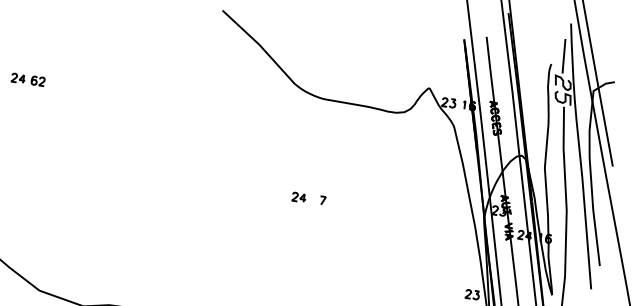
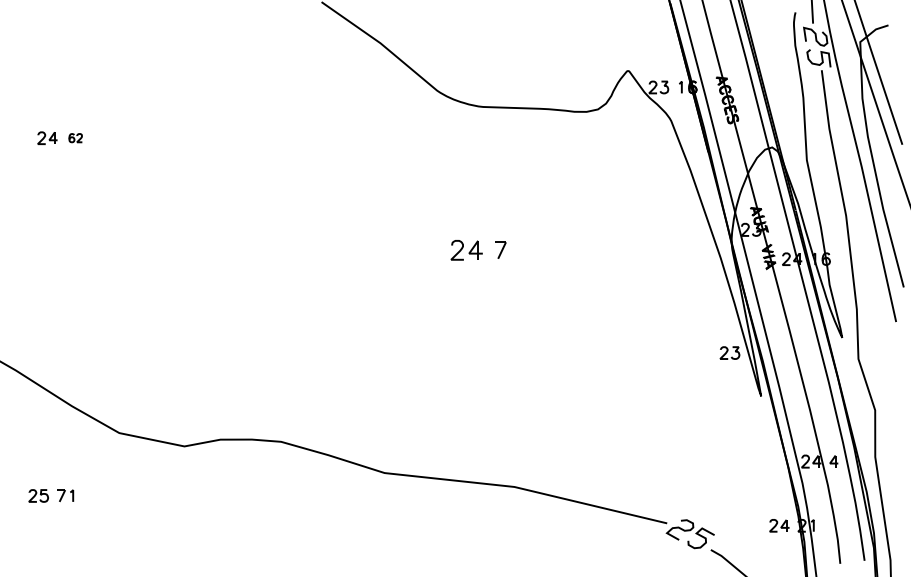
part: (37, 80) -> (75, 137), size x0.7
part: (299, 197) -> (466, 250), size x1.6
part: (322, 200) -> (500, 249), size x1.4

